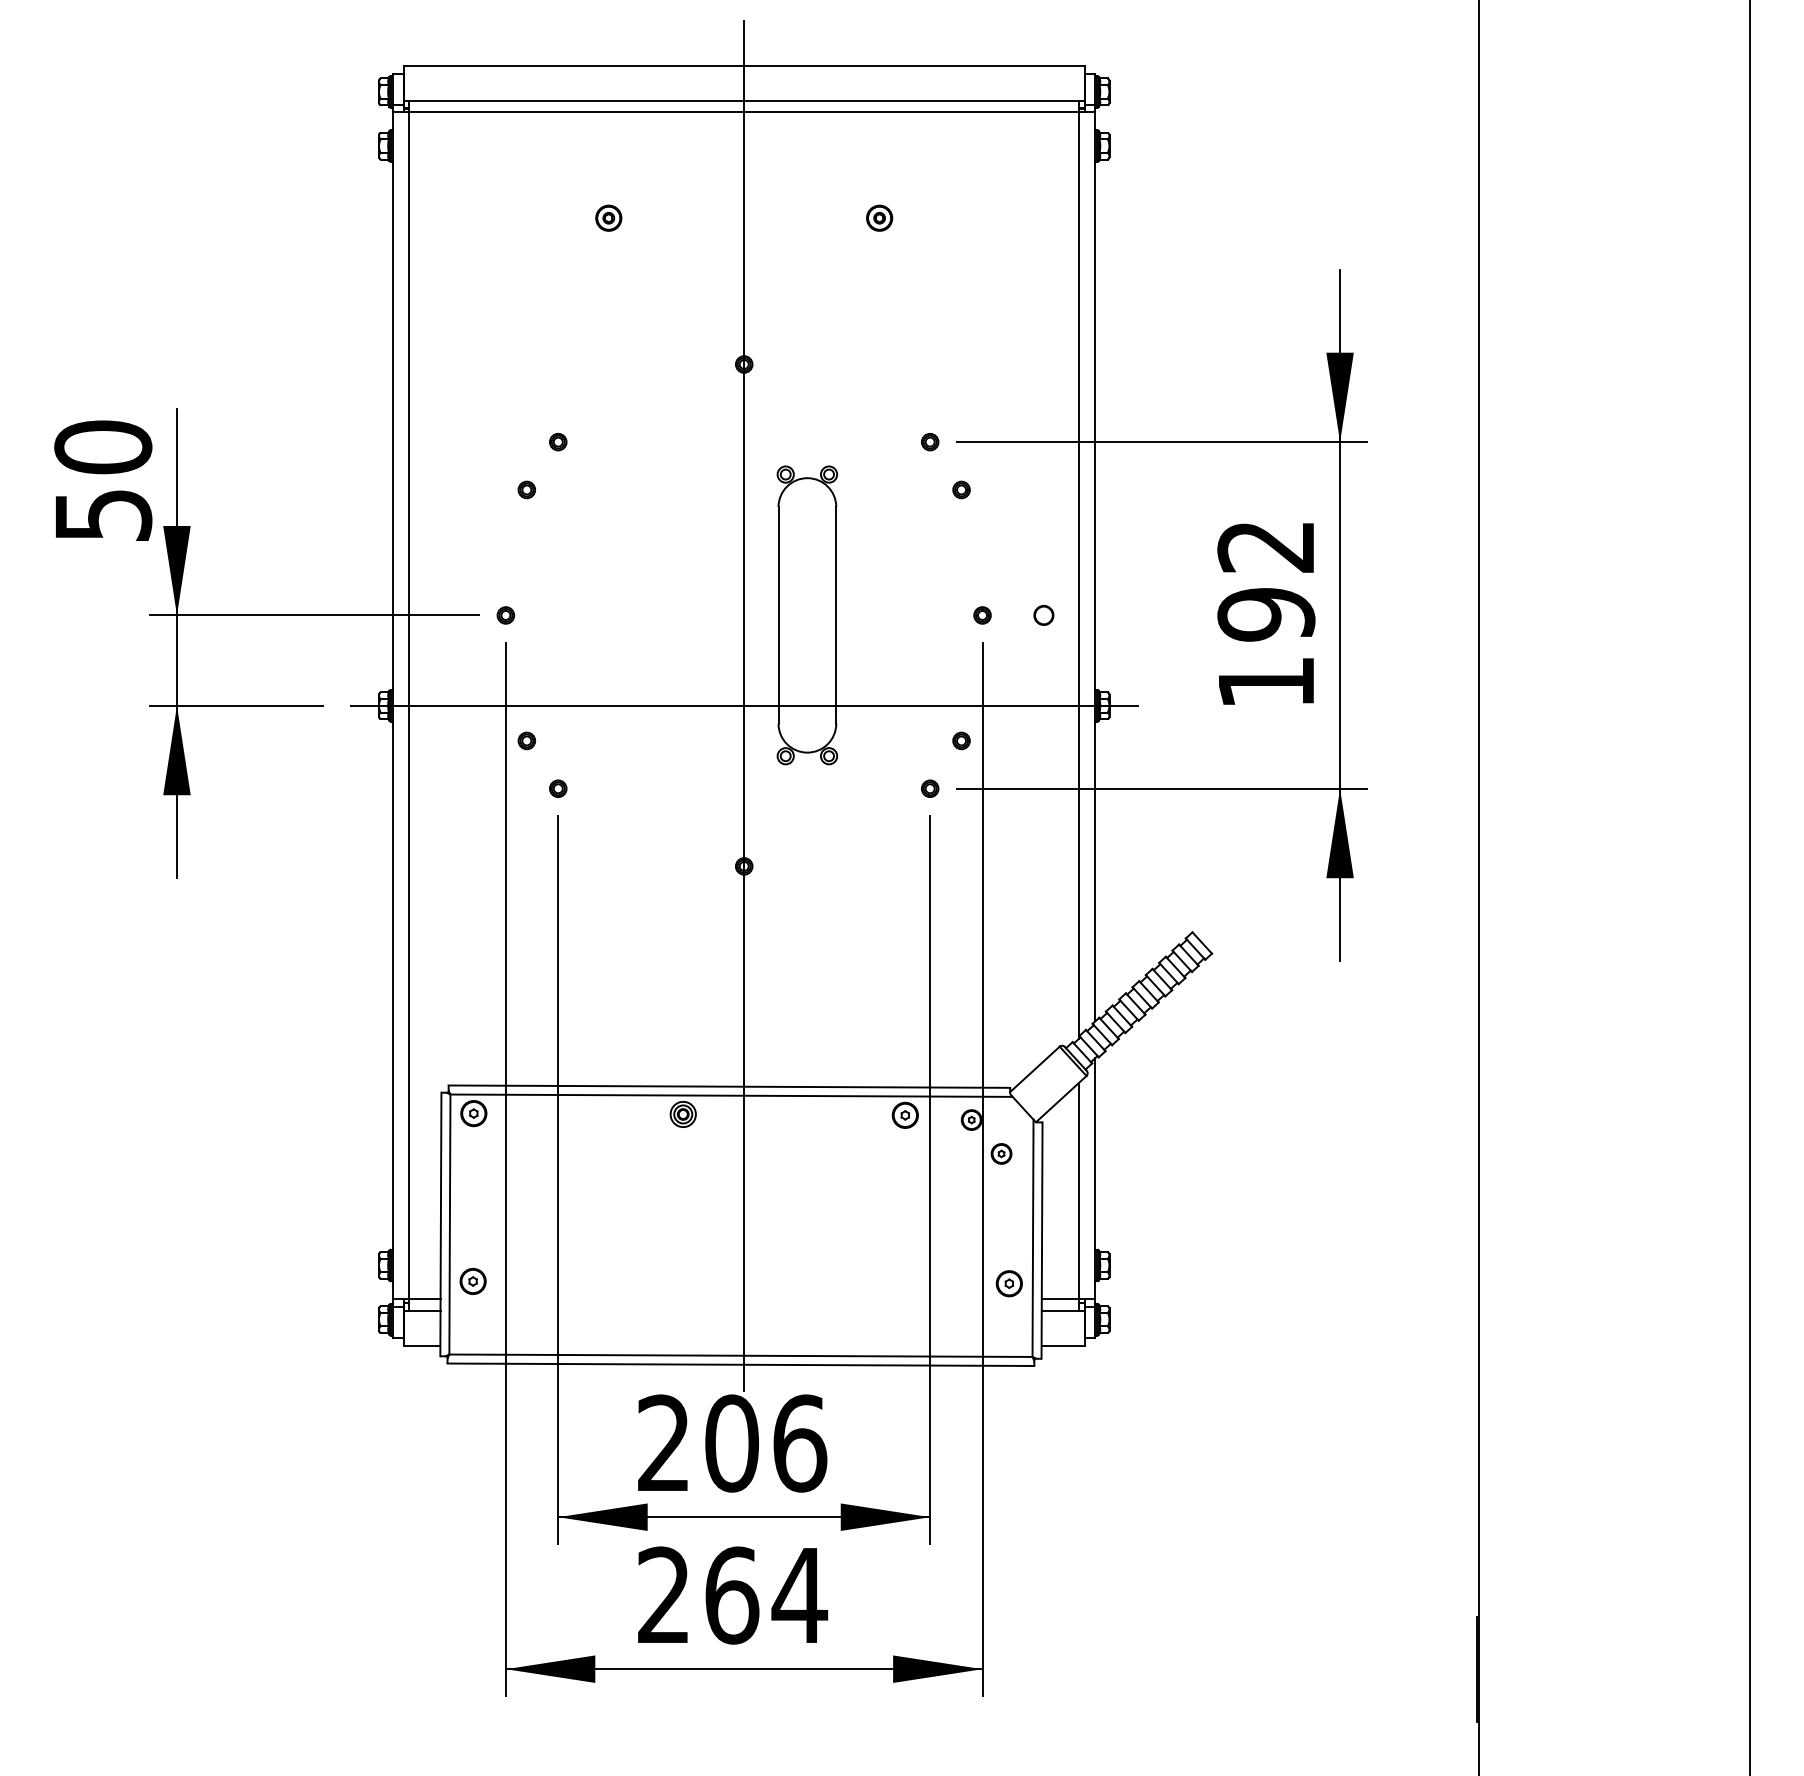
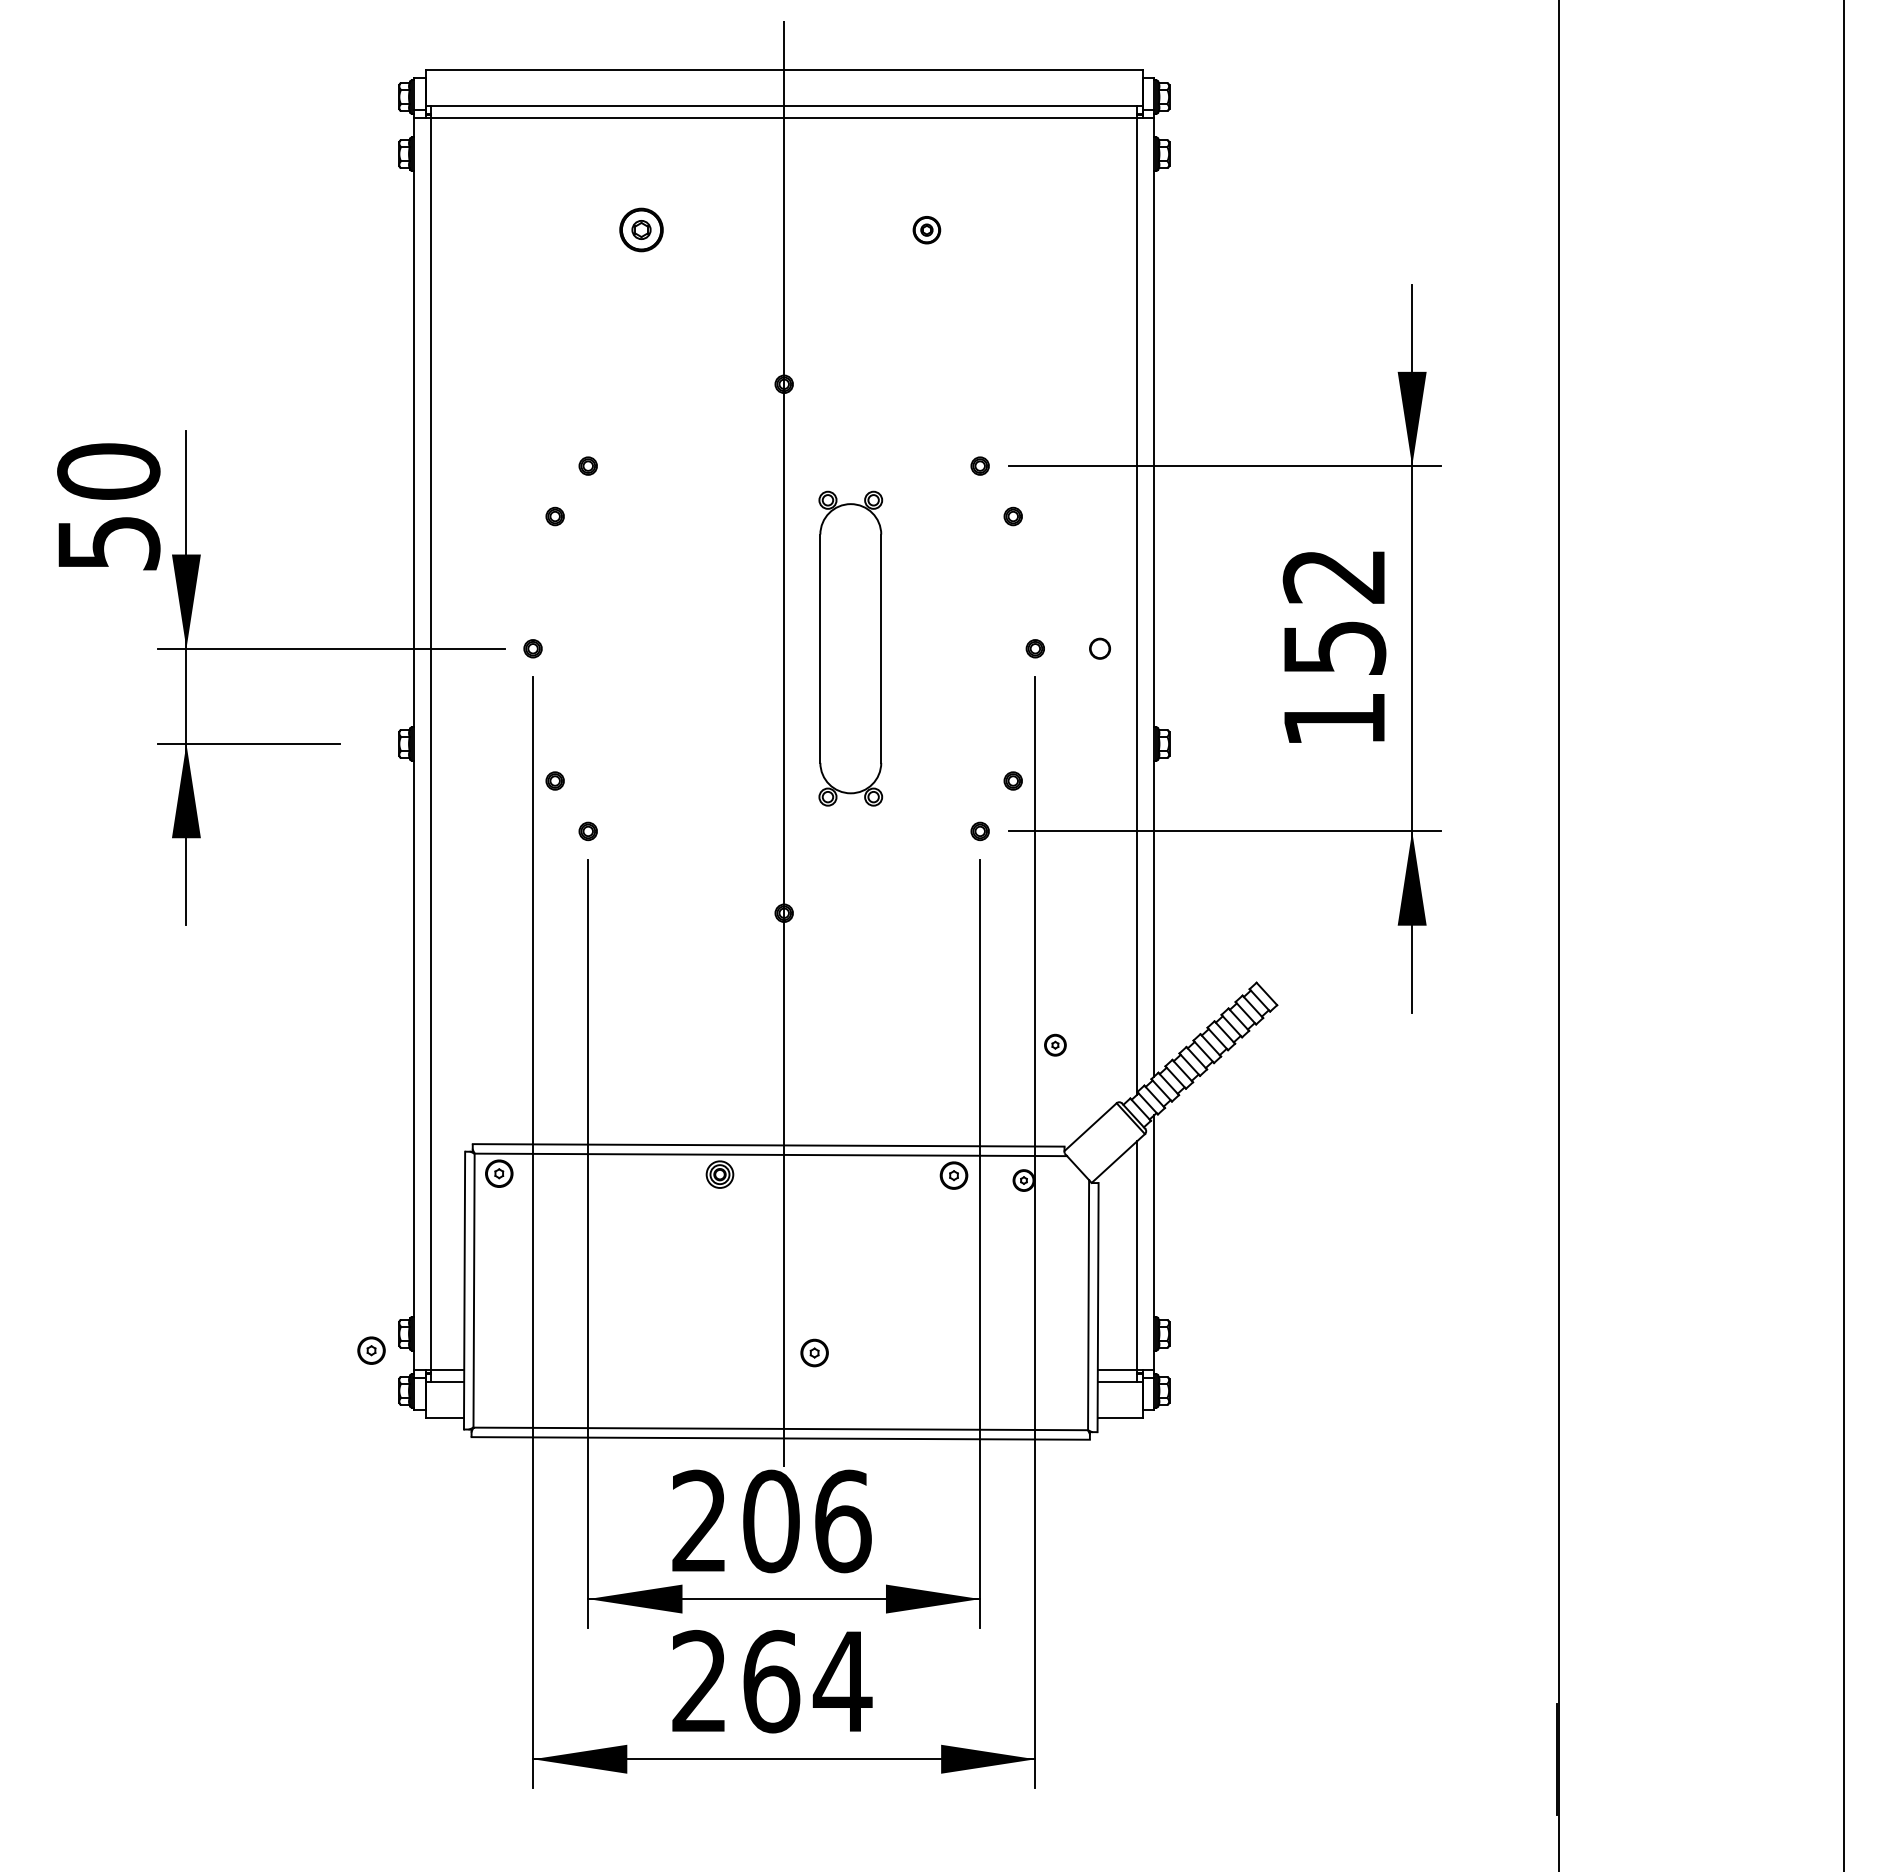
part: (608, 218) -> (641, 230), size x1.6
text: (1266, 615) -> (1334, 648), 192 -> 152
line: (743, 705) -> (783, 743), removed
part: (1001, 1153) -> (1055, 1044), moved
part: (473, 1281) -> (371, 1350), moved
part: (1009, 1283) -> (814, 1352), moved

